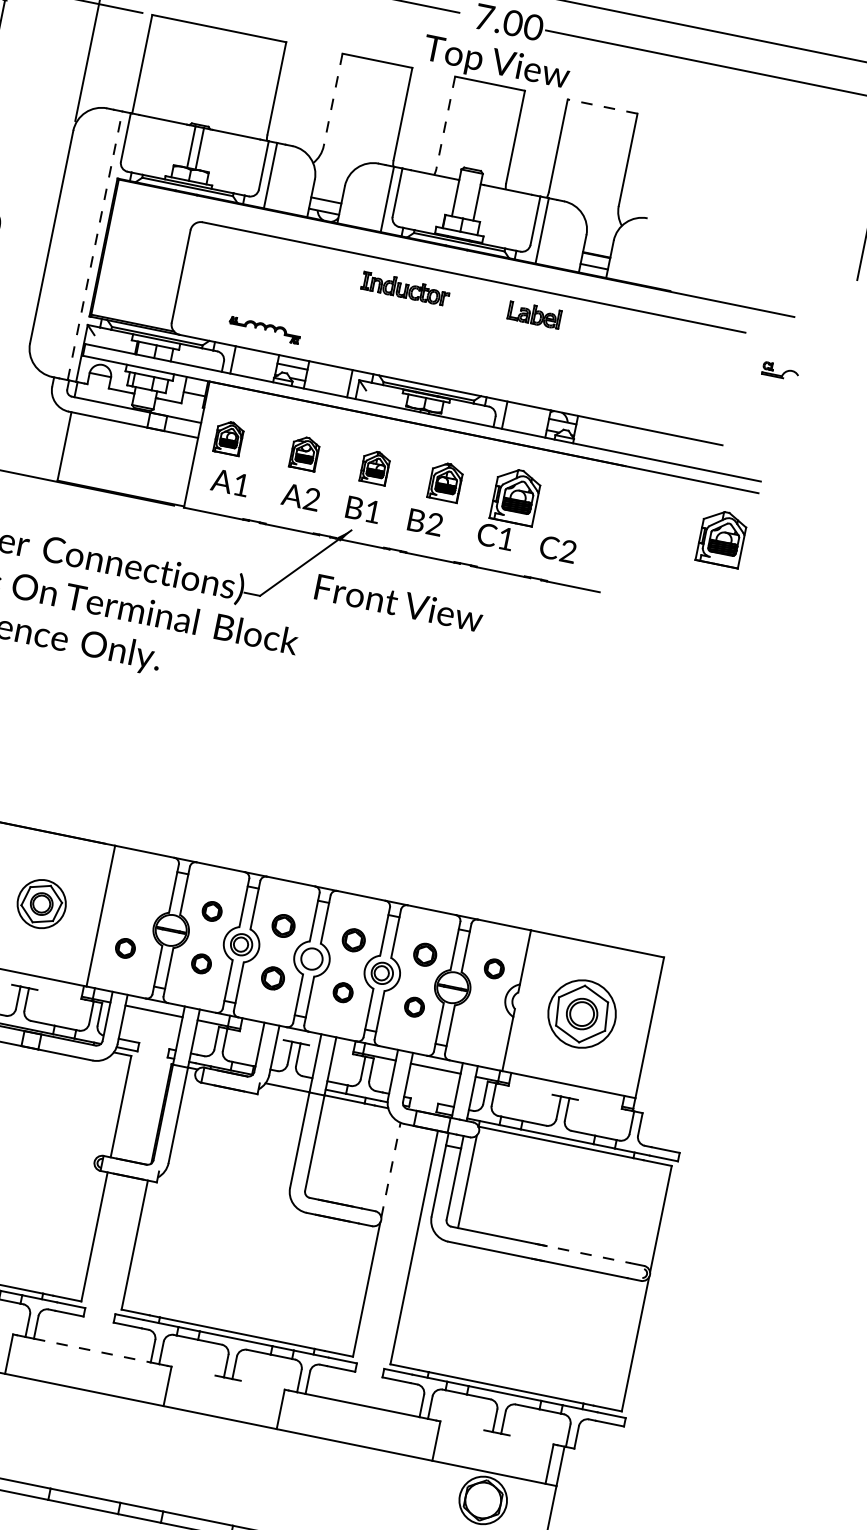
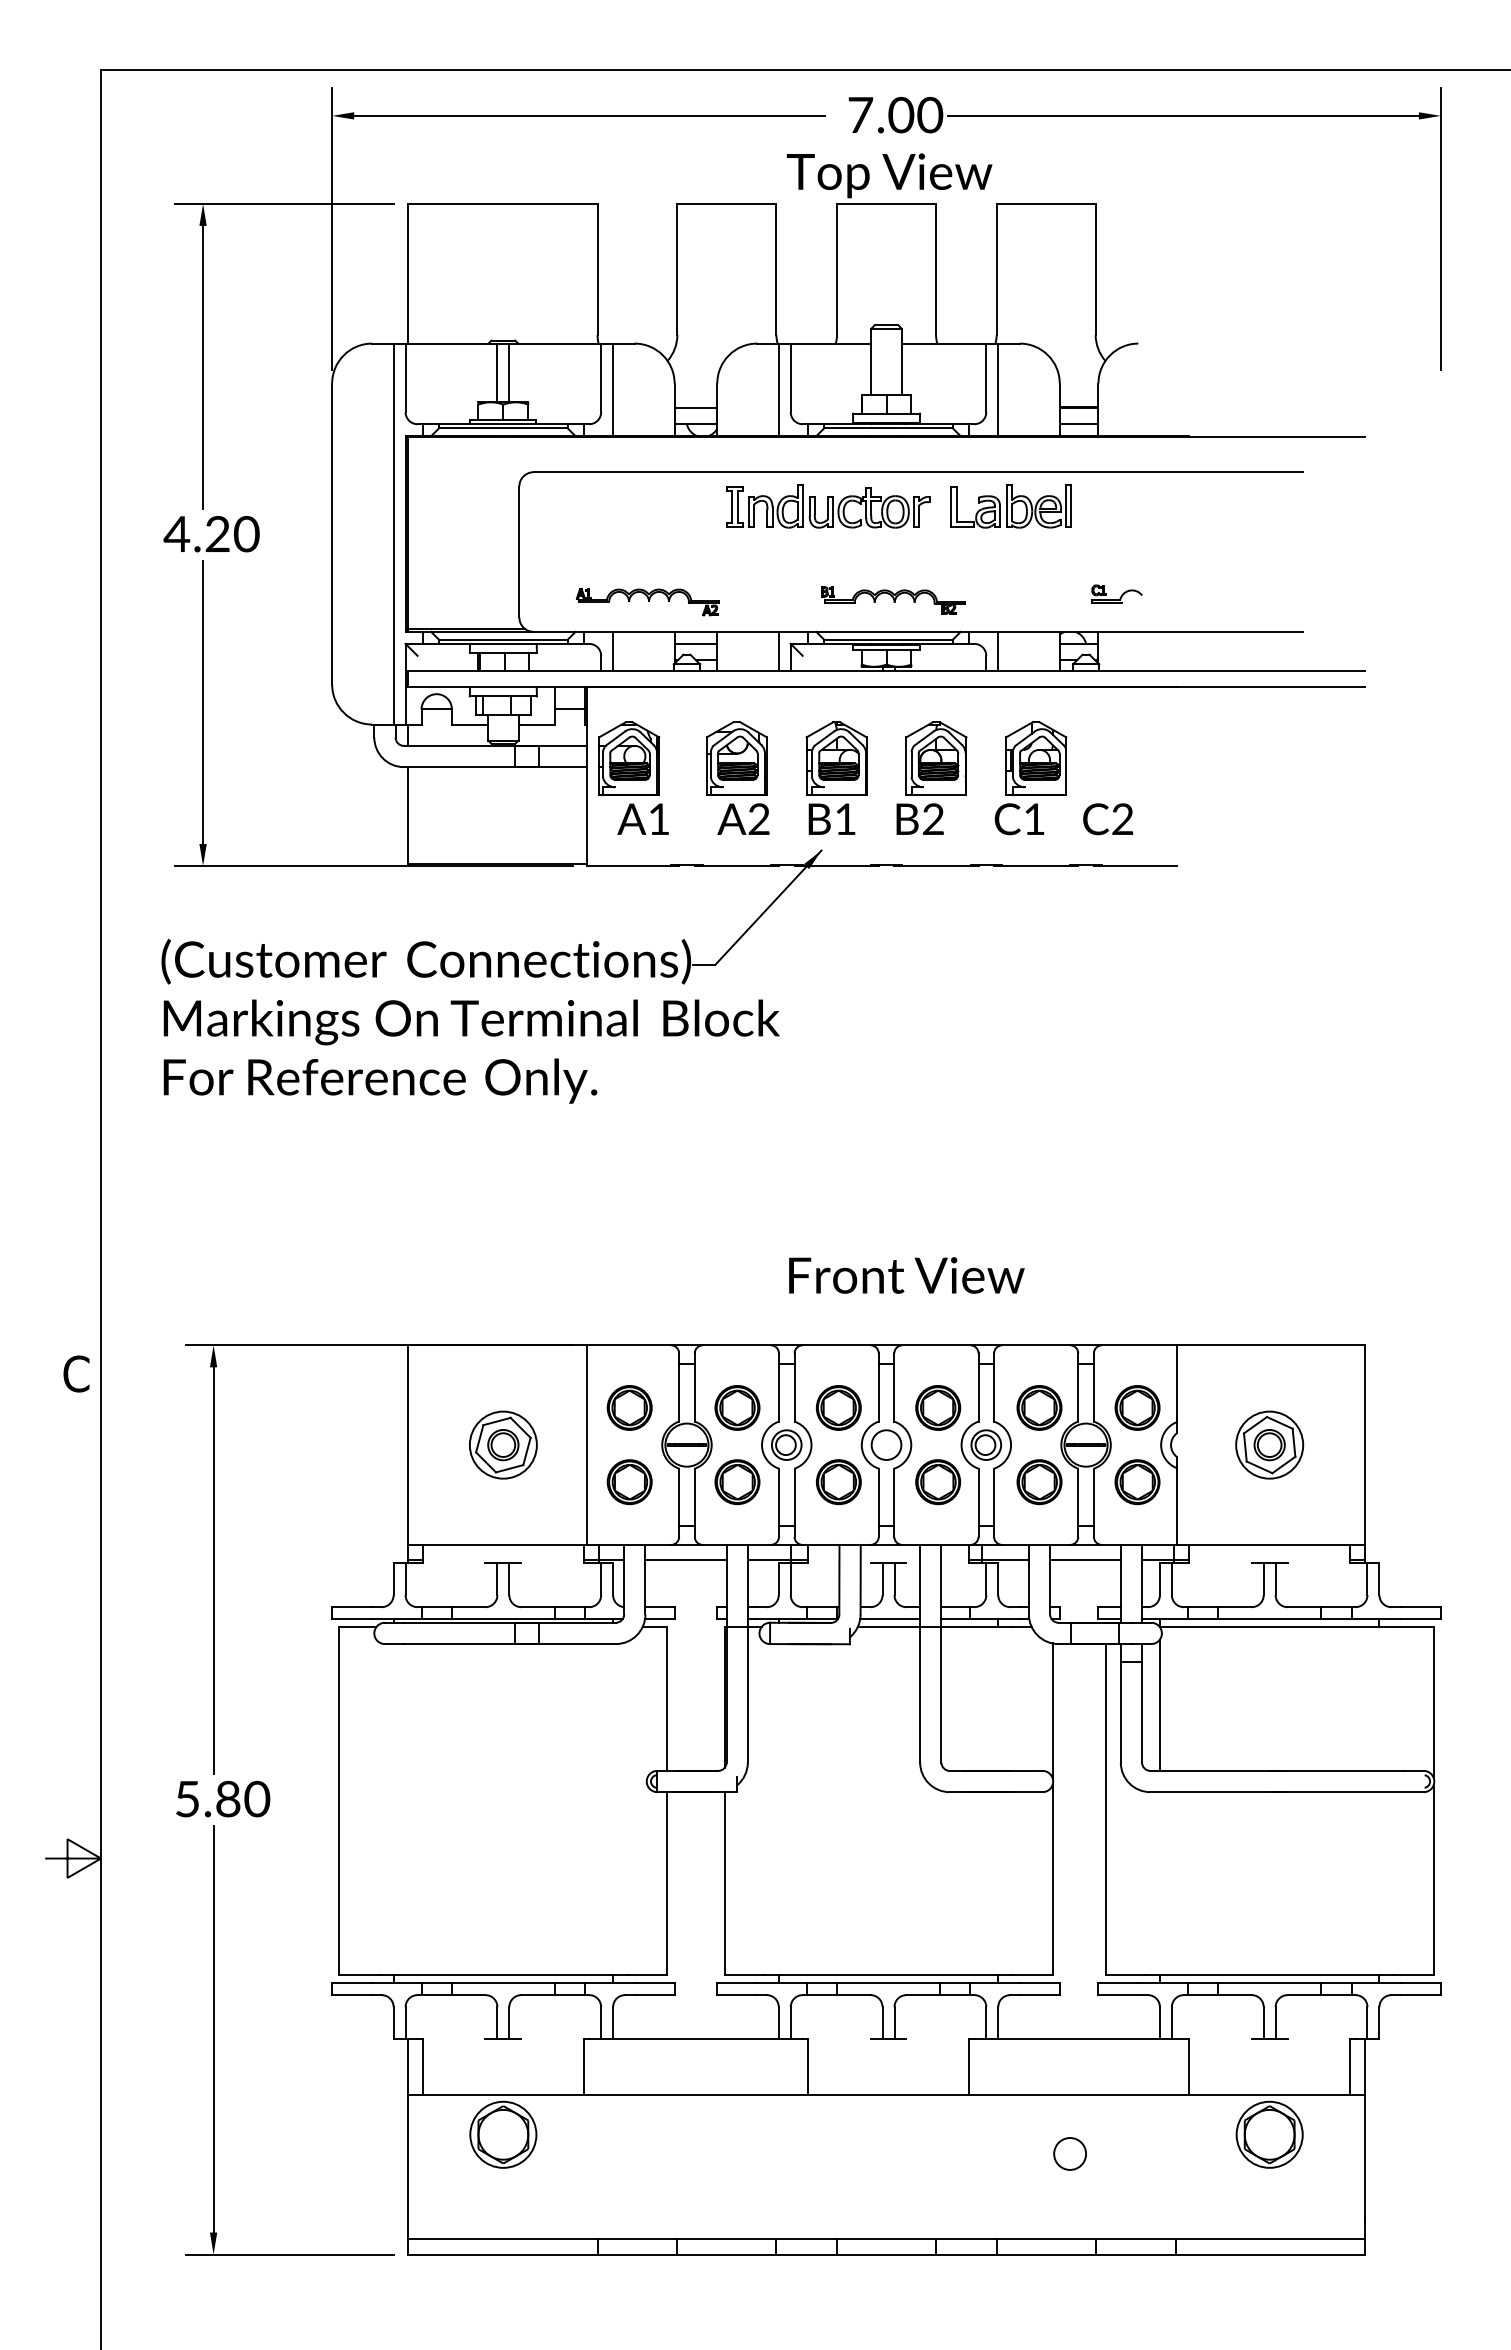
line: (333, 99) -> (677, 269), dashed -> solid
line: (602, 106) -> (1045, 203), dashed -> solid
line: (446, 122) -> (837, 269), dashed -> solid
line: (95, 245) -> (393, 533), dashed -> solid
part: (405, 288) -> (828, 506), size x1.67
part: (534, 314) -> (1010, 506), size x1.67
part: (264, 330) -> (647, 602), size x1.43
part: (438, 364) -> (893, 600), added
part: (780, 370) -> (1116, 593), moved
part: (229, 437) -> (629, 758), size x1.67
part: (304, 453) -> (736, 758), size x1.67
part: (375, 467) -> (836, 758), size x1.67
part: (445, 481) -> (936, 758), size x1.43
part: (722, 538) -> (1328, 758), removed
text: (399, 603) -> (906, 1275), moved
part: (136, 895) -> (629, 1407), added
part: (212, 911) -> (737, 1407), size x1.67
part: (283, 925) -> (838, 1407), size x1.43
part: (354, 939) -> (938, 1407), size x1.43
part: (125, 948) -> (629, 1482), size x1.67
part: (425, 954) -> (1039, 1407), size x1.43
part: (201, 964) -> (737, 1482), size x1.67
part: (494, 968) -> (1137, 1407), size x1.67
part: (272, 978) -> (838, 1482), size x1.43
part: (343, 992) -> (938, 1482), size x1.67
part: (414, 1007) -> (1039, 1482), size x1.67
part: (582, 1013) -> (1269, 1444), size x0.71
part: (483, 1021) -> (1137, 1482), added
line: (289, 1082) -> (890, 1619), added
line: (390, 1170) -> (1052, 1710), dashed -> solid
line: (583, 1253) -> (1337, 1770), dashed -> solid
line: (91, 1350) -> (695, 2039), dashed -> solid
circle: (339, 1484) -> (1069, 2153), added

